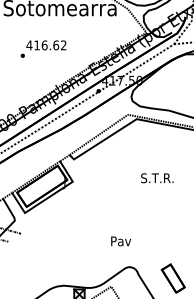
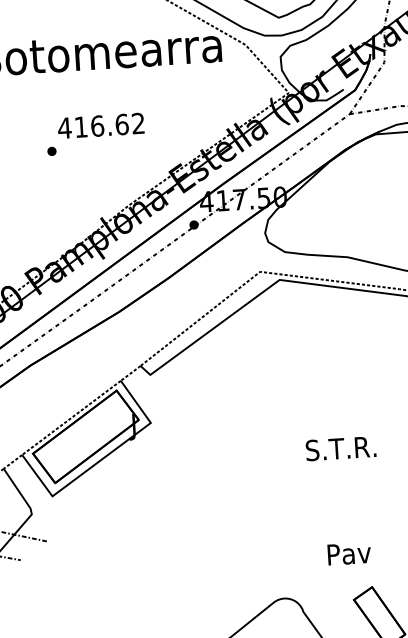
text: (43, 48) -> (95, 132), moved
text: (157, 178) -> (341, 449), moved
text: (121, 241) -> (350, 554), moved

